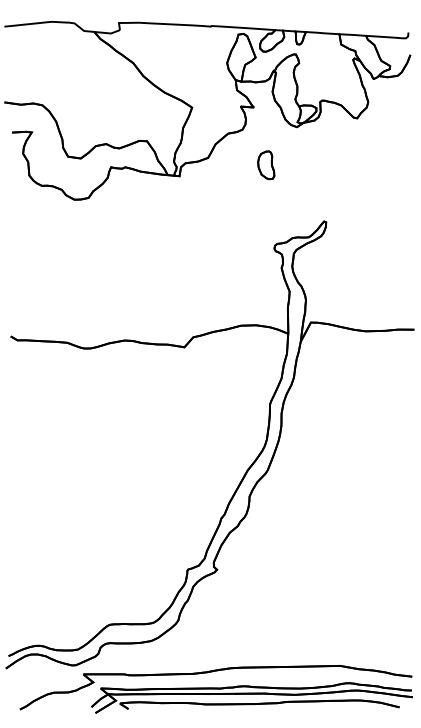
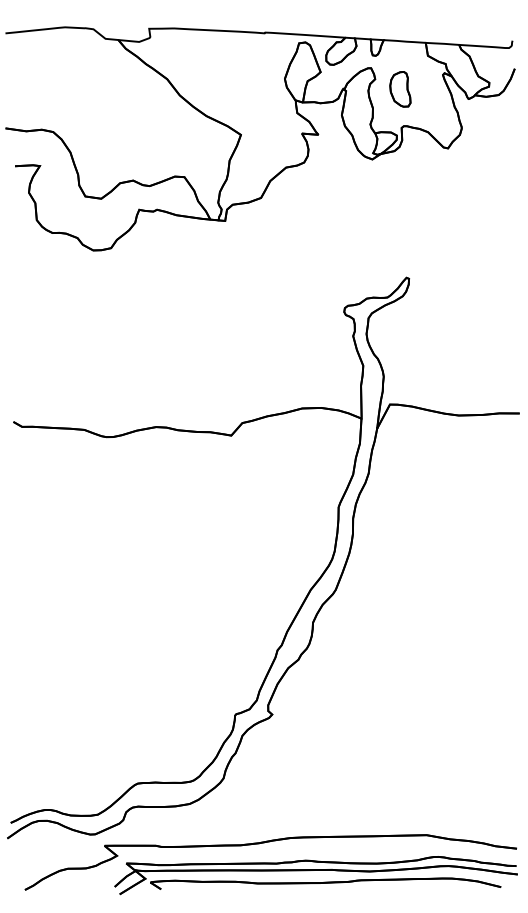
part: (266, 165) -> (400, 89), moved

